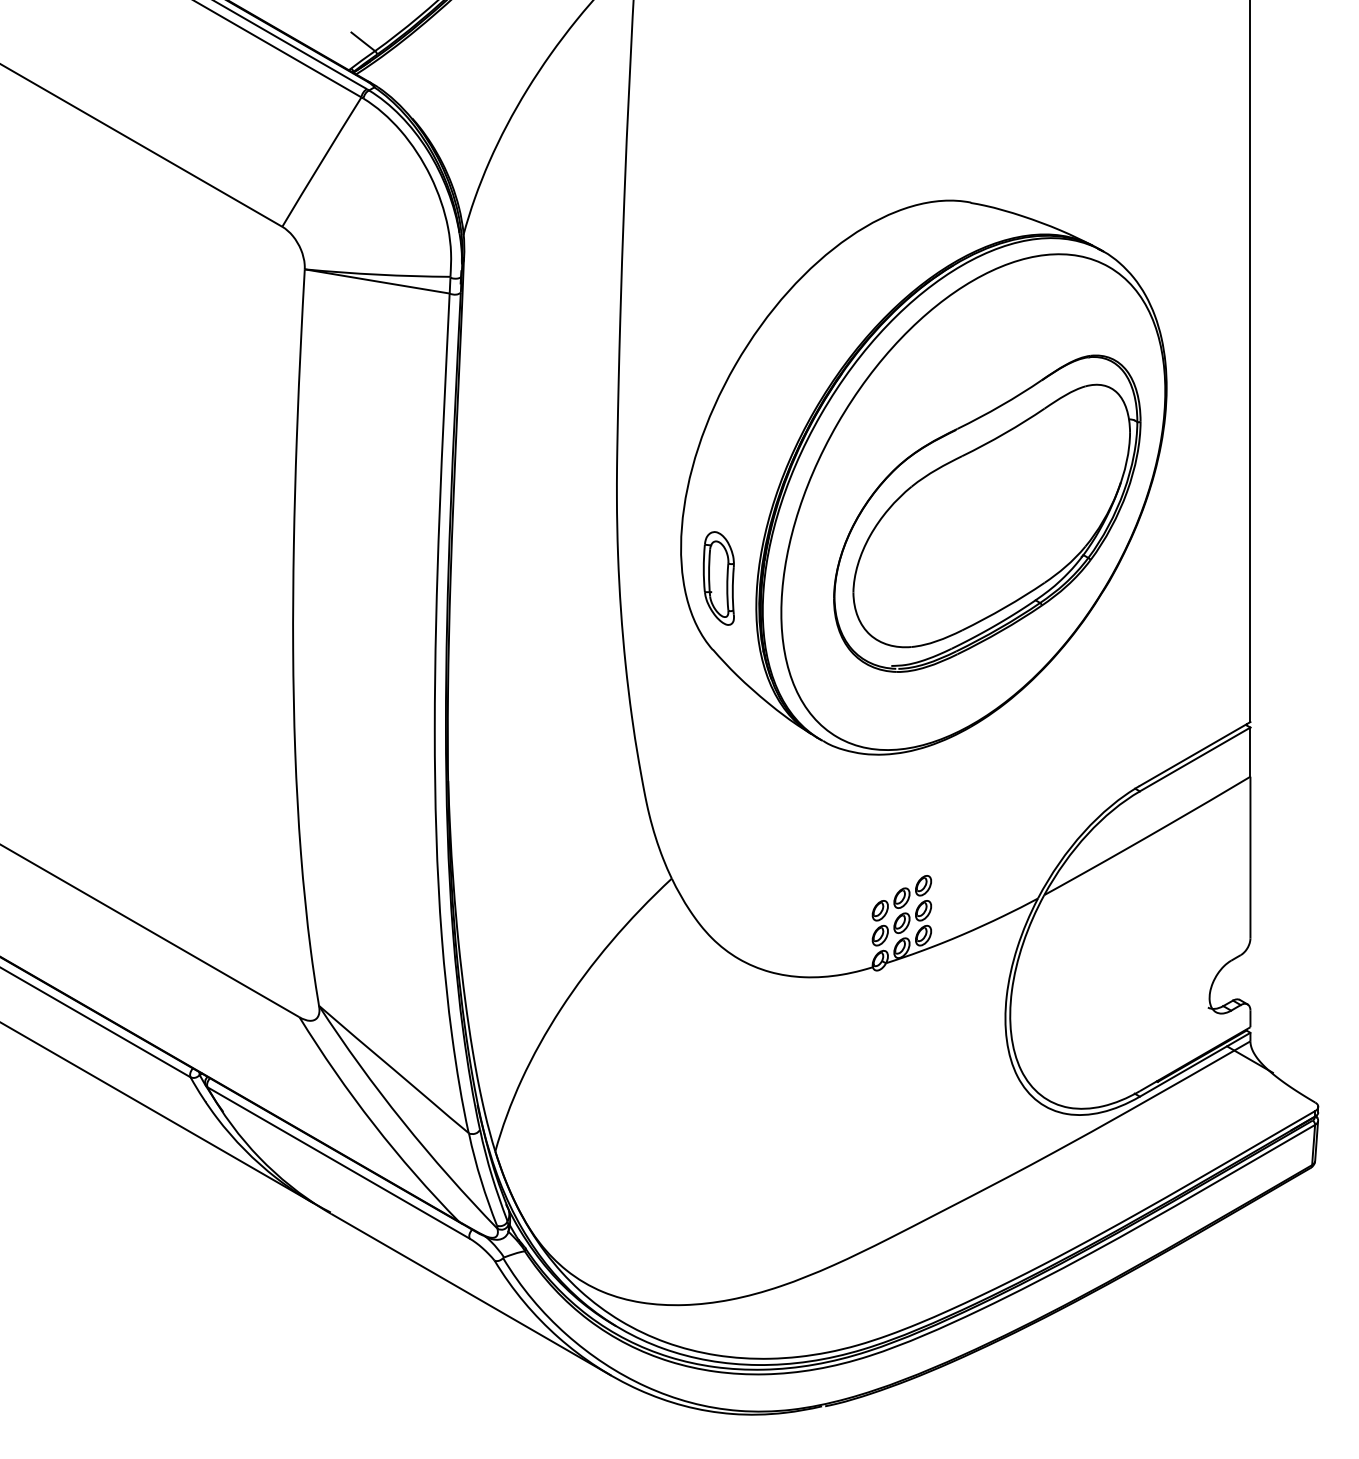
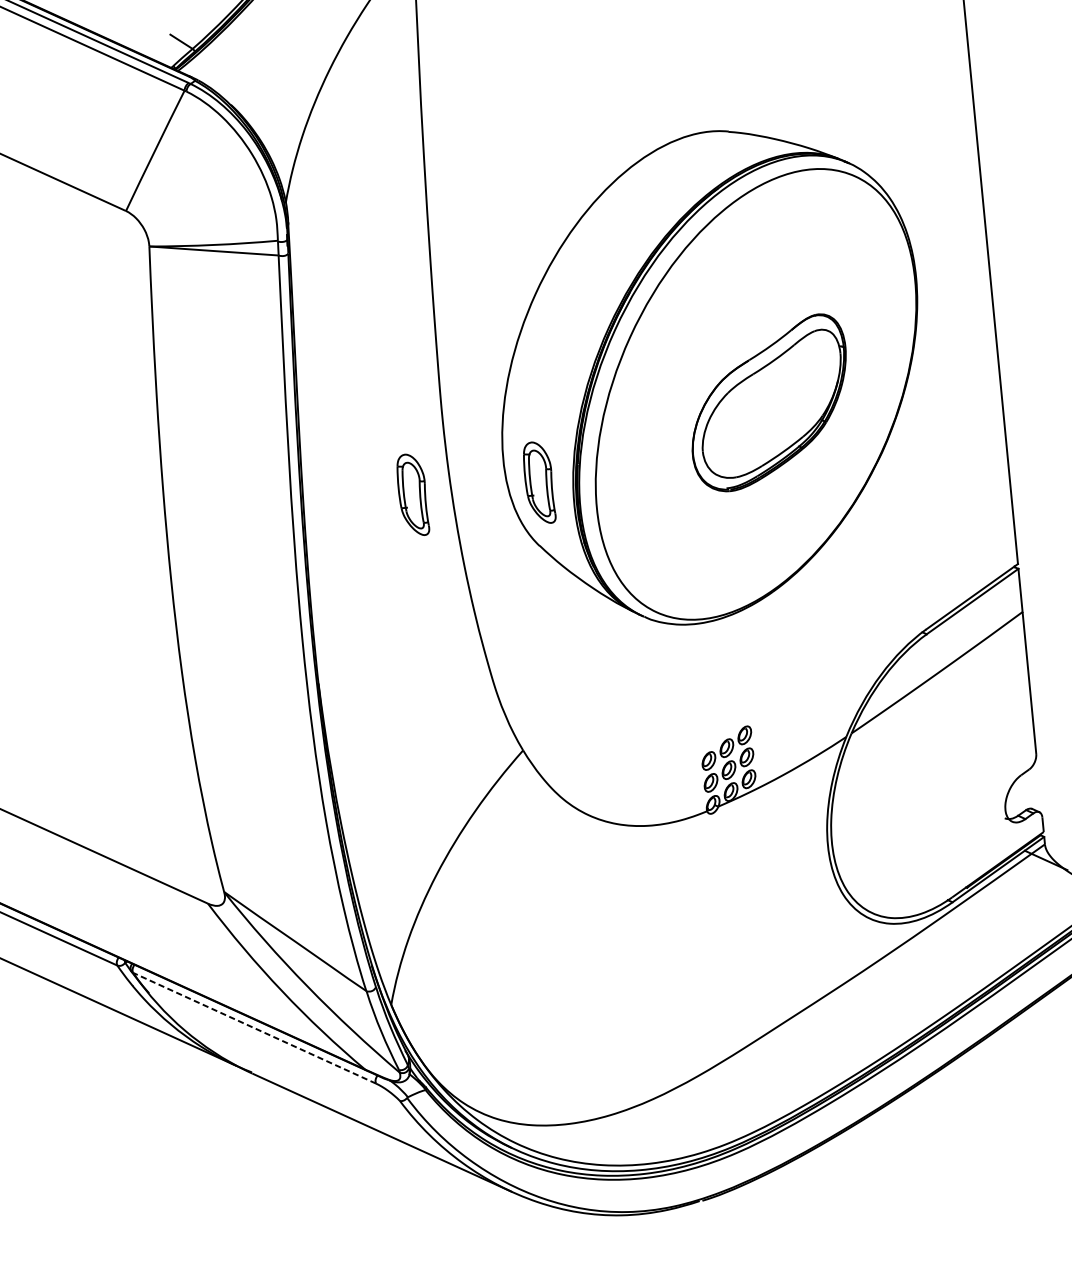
part: (987, 513) -> (769, 403), size x0.6
part: (574, 578) -> (412, 495), added
line: (338, 1162) -> (254, 1027), solid -> dashed

